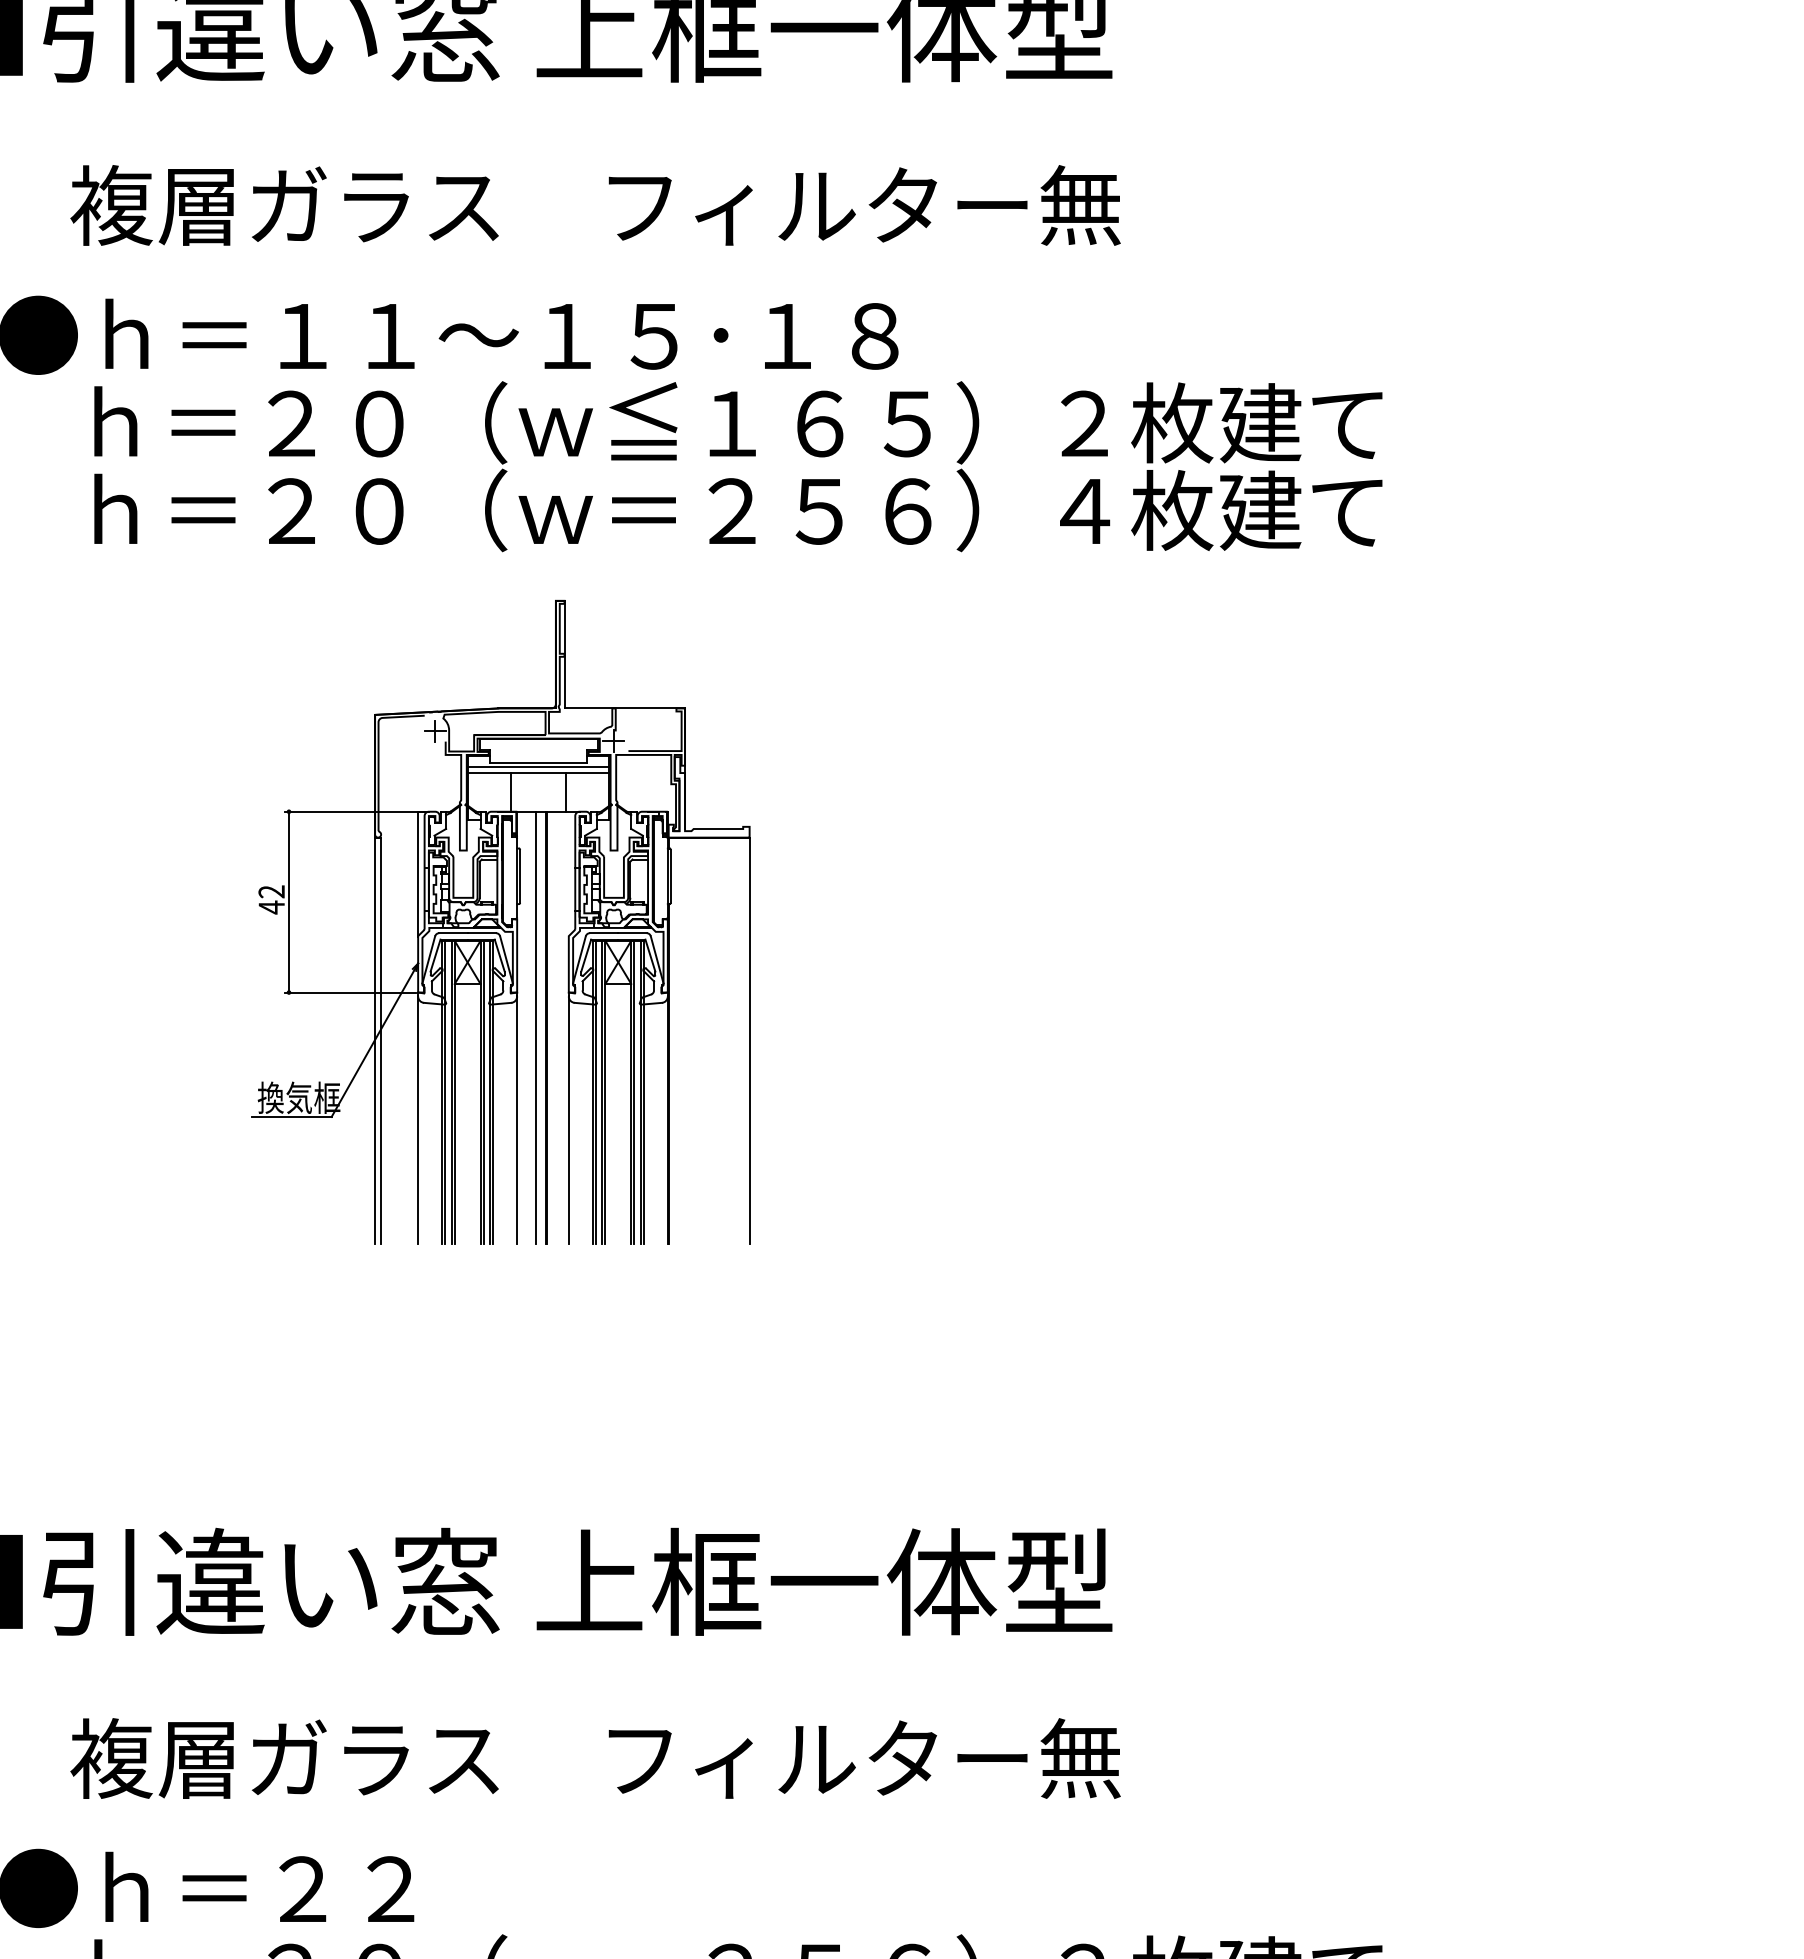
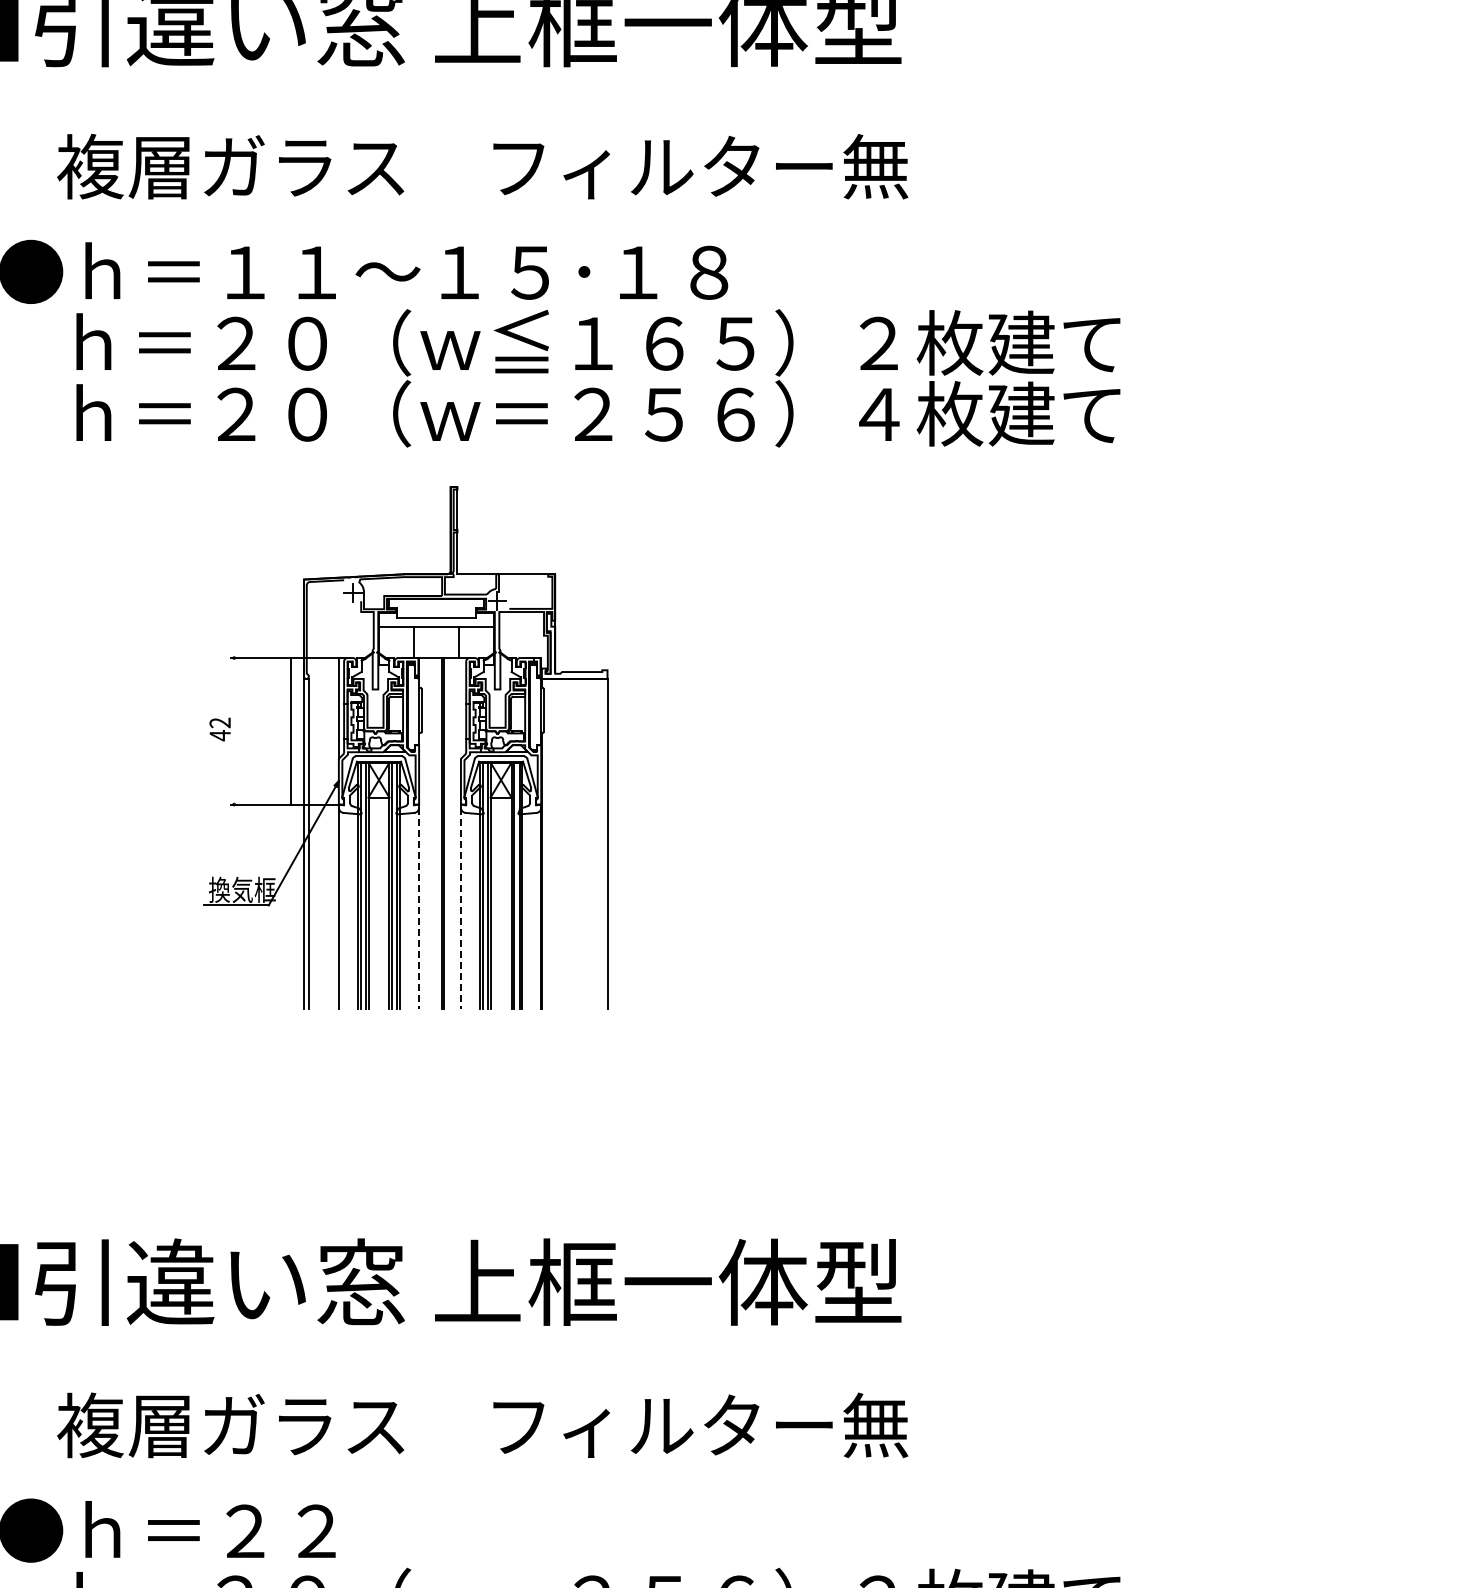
line: (538, 766) -> (436, 621), removed
line: (289, 902) -> (291, 731), moved
line: (536, 1028) -> (434, 833), removed
line: (517, 1120) -> (419, 908), solid -> dashed
line: (568, 1120) -> (460, 908), solid -> dashed

